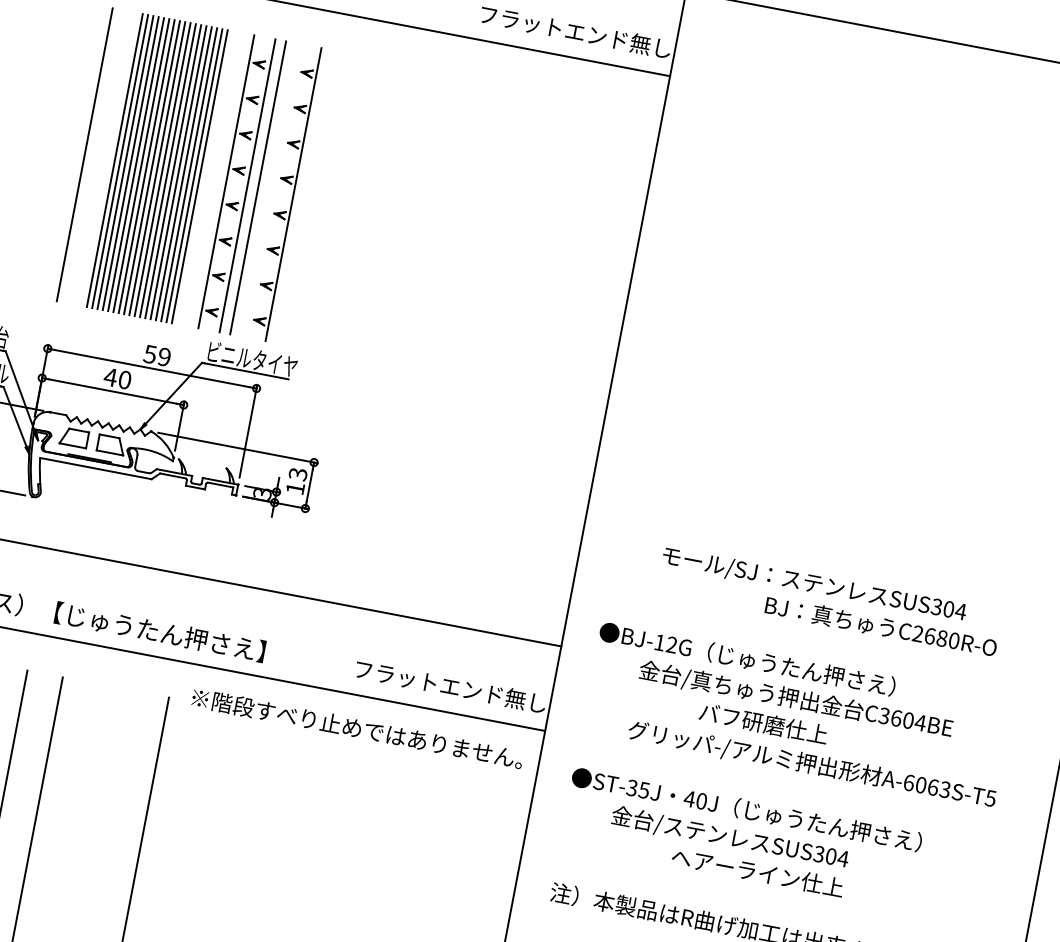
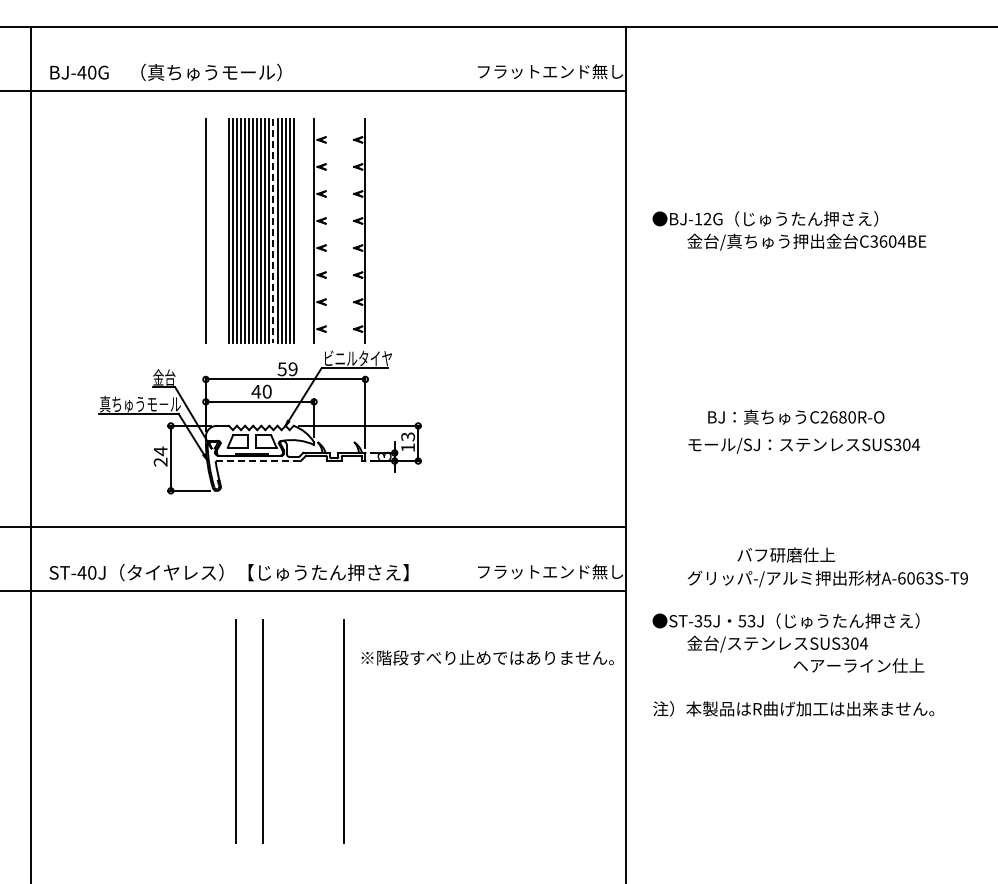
line: (173, 171) -> (273, 231), solid -> dashed
line: (247, 186) -> (330, 231), removed
line: (258, 188) -> (338, 231), removed
line: (96, 469) -> (258, 461), solid -> dashed
text: (881, 625) -> (796, 416), moved
text: (776, 680) -> (789, 230), moved
text: (357, 727) -> (487, 657), moved
text: (989, 798) -> (963, 578), A-6063S-T5 -> A-6063S-T9
text: (694, 800) -> (746, 621), 40J -> 53J
text: (757, 872) -> (858, 665), moved

